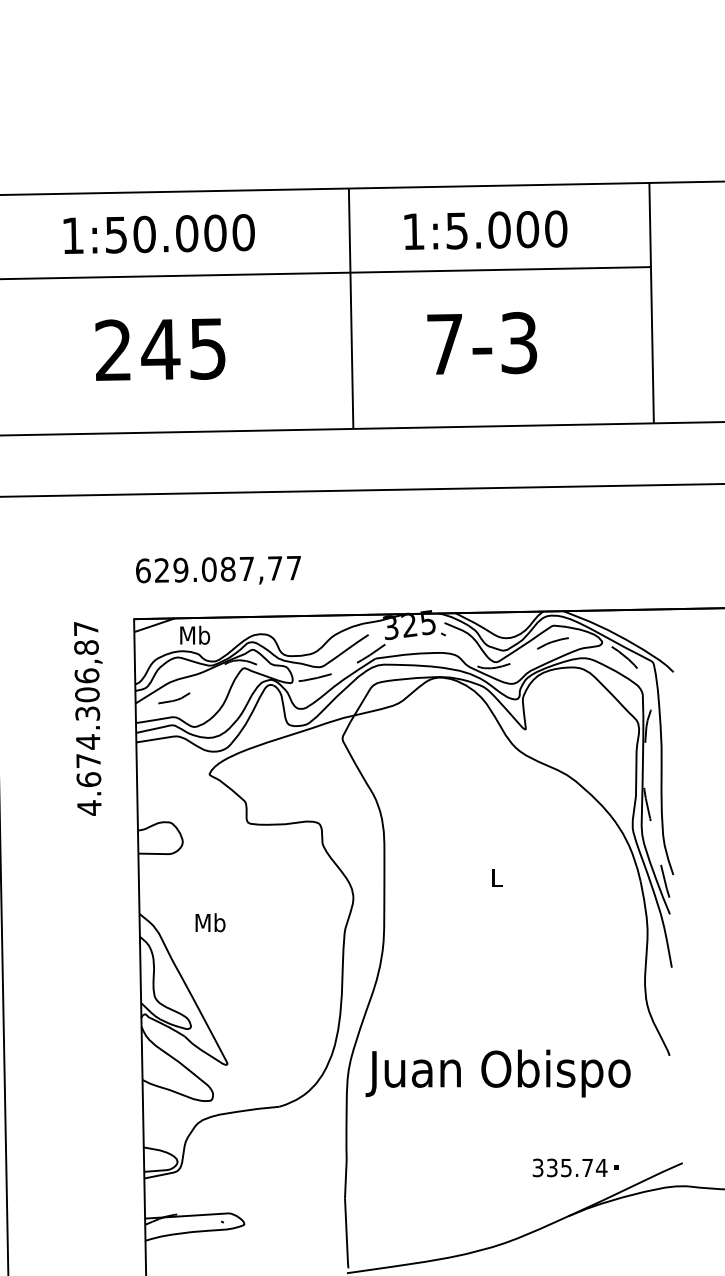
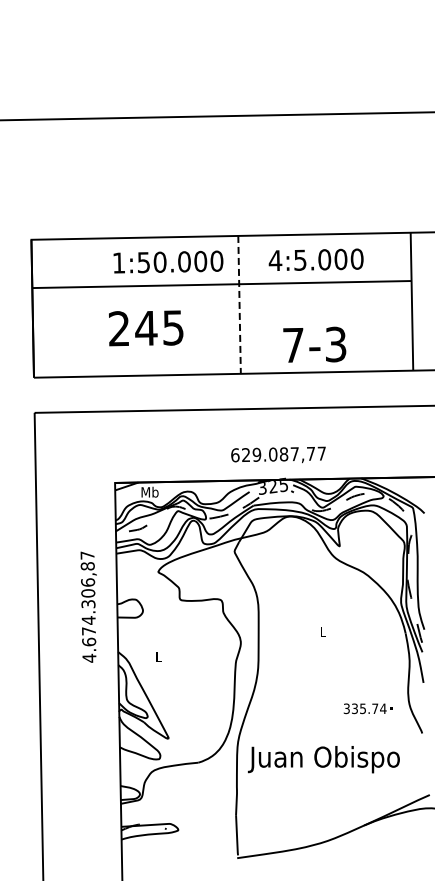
text: (413, 231) -> (275, 260), 1:5.000 -> 4:5.000
text: (159, 233) -> (168, 261), moved
line: (350, 308) -> (239, 304), solid -> dashed
text: (481, 342) -> (314, 344), moved
text: (160, 349) -> (146, 328), moved
text: (218, 569) -> (278, 454), moved
text: (87, 717) -> (88, 606), moved
text: (209, 921) -> (158, 656), Mb -> L
text: (497, 1073) -> (323, 759), moved
text: (574, 1167) -> (367, 708), moved

